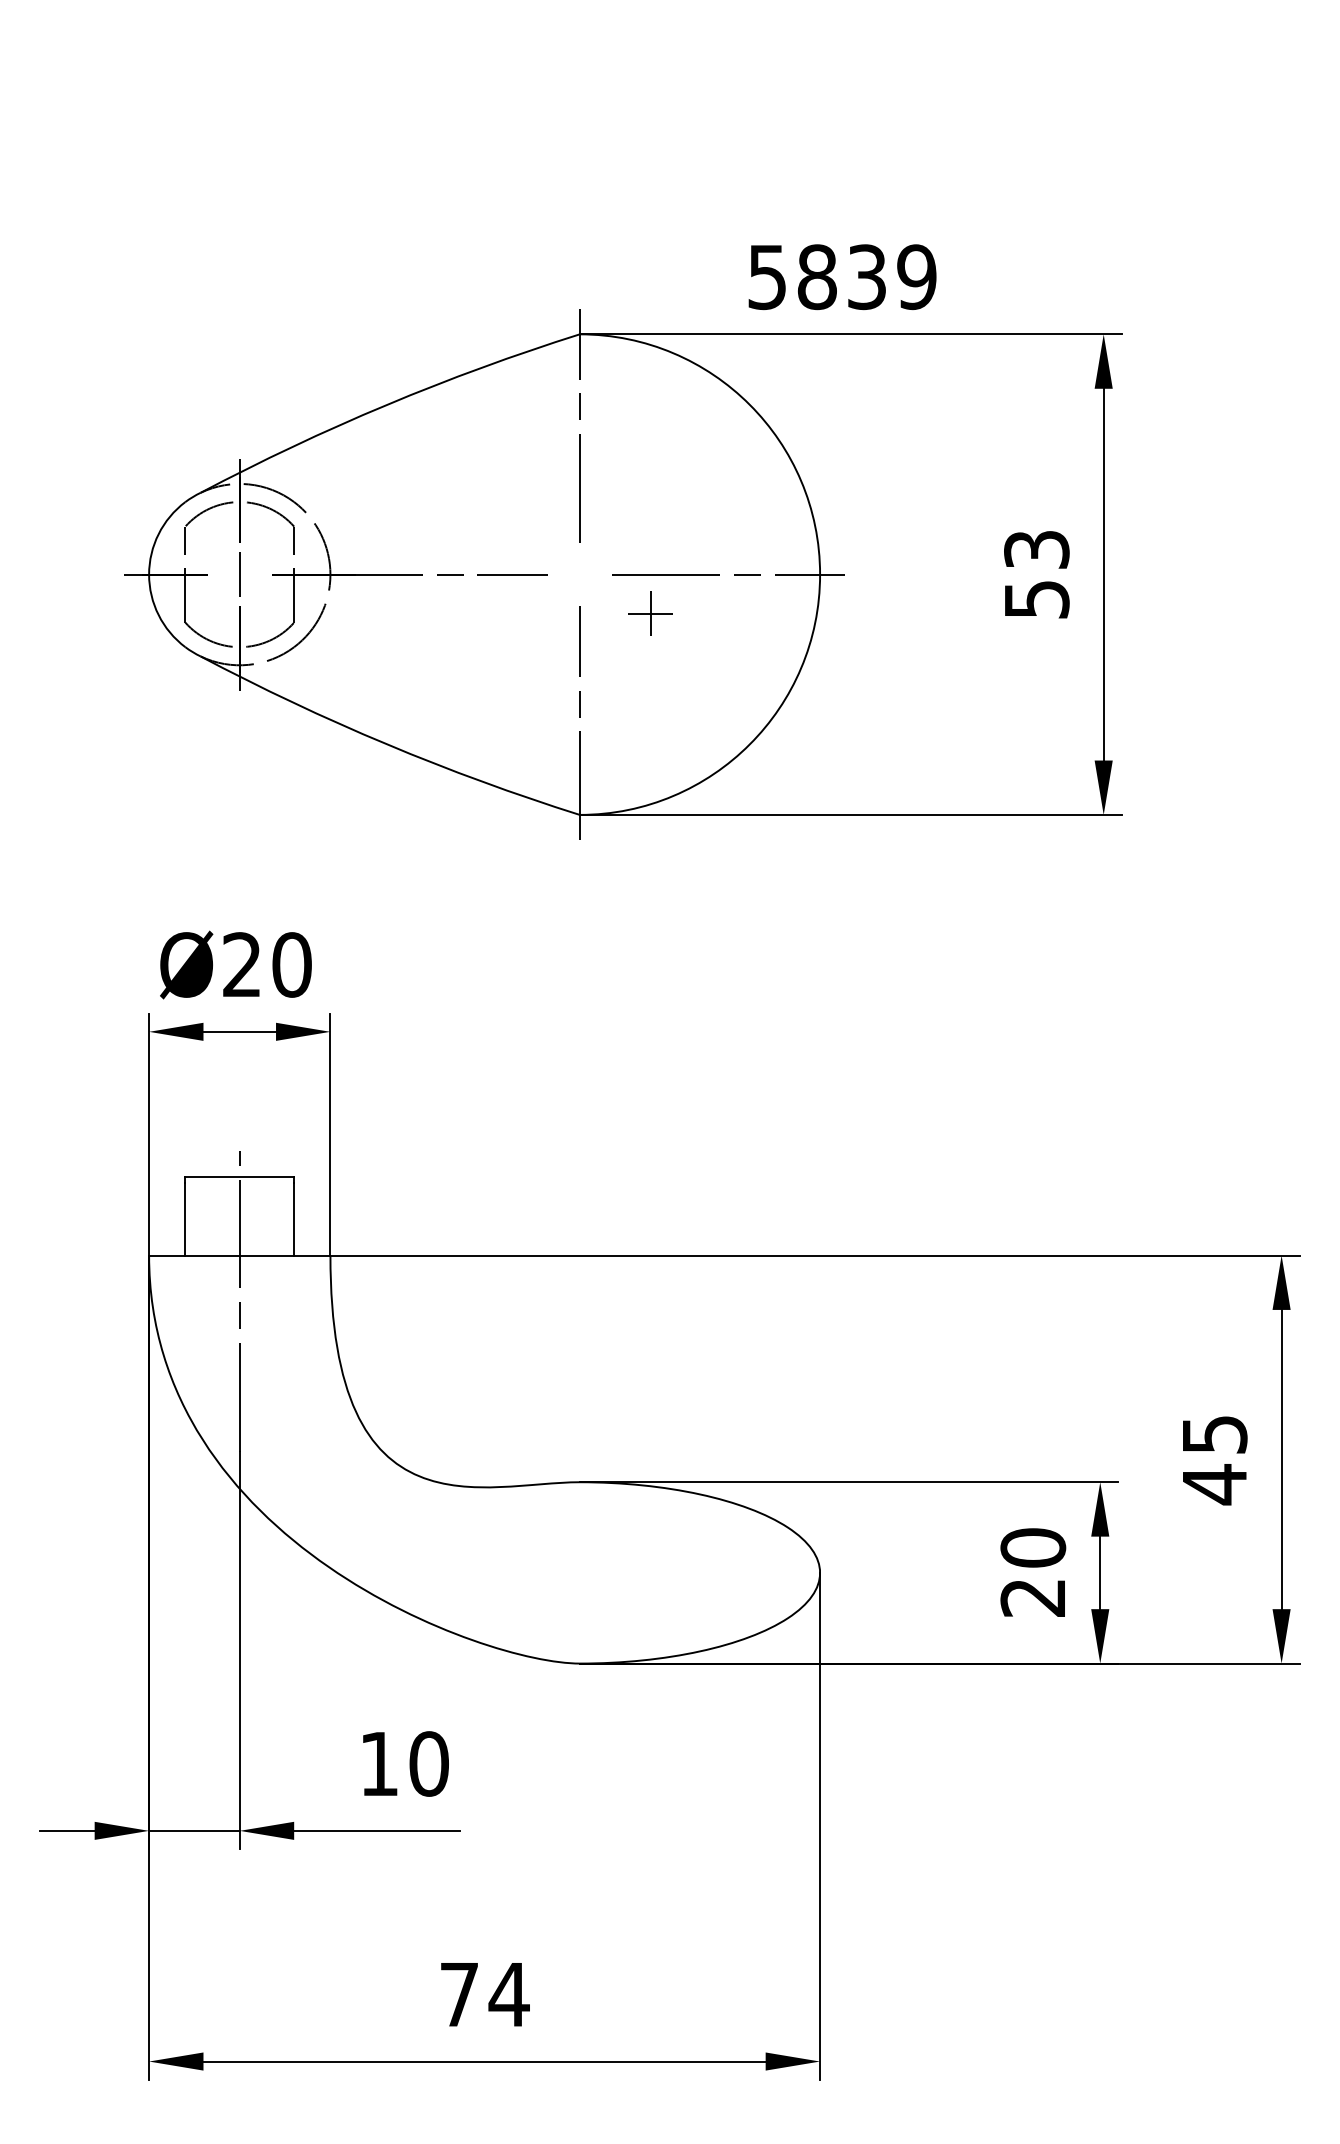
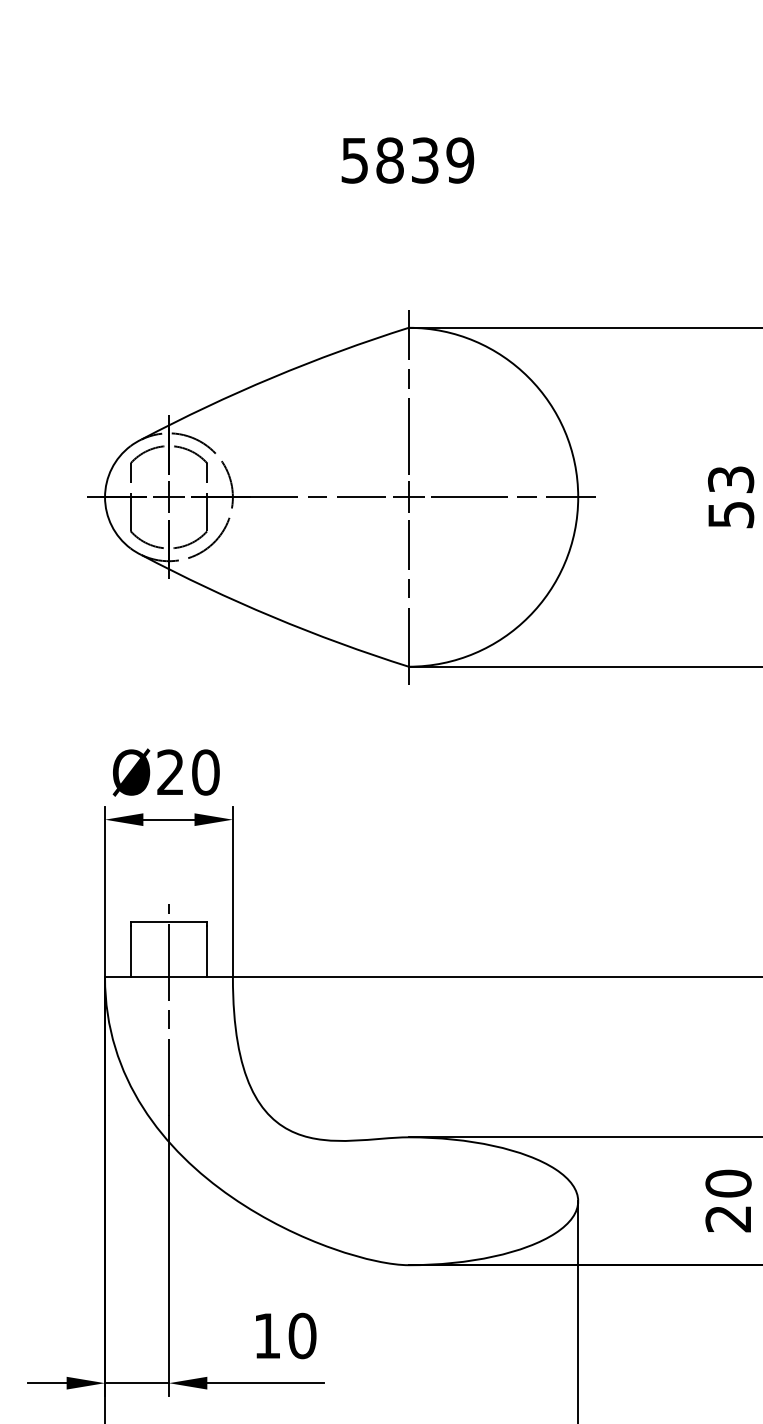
text: (842, 277) -> (407, 160), moved
line: (239, 574) -> (168, 497), added
part: (650, 613) -> (408, 497), moved

